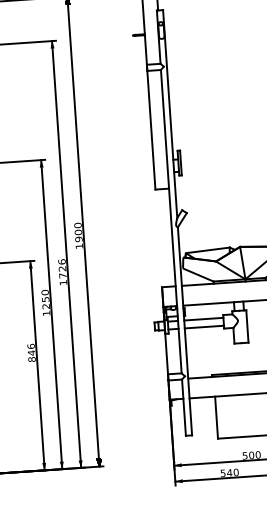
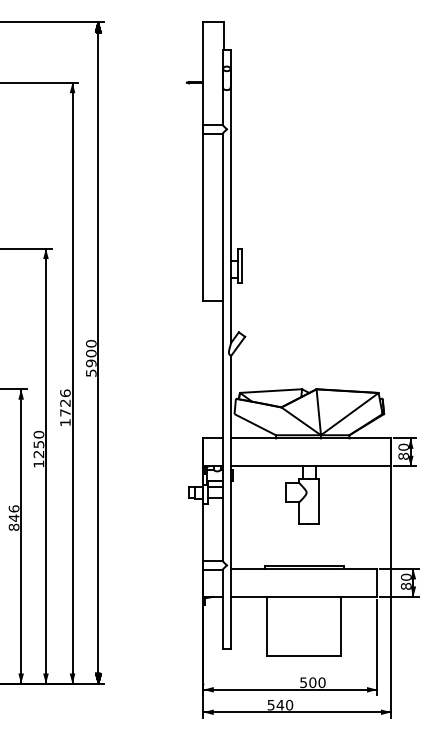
text: (79, 245) -> (91, 372), 1900 -> 5900
line: (203, 319) -> (258, 487), removed
line: (204, 327) -> (258, 498), removed

